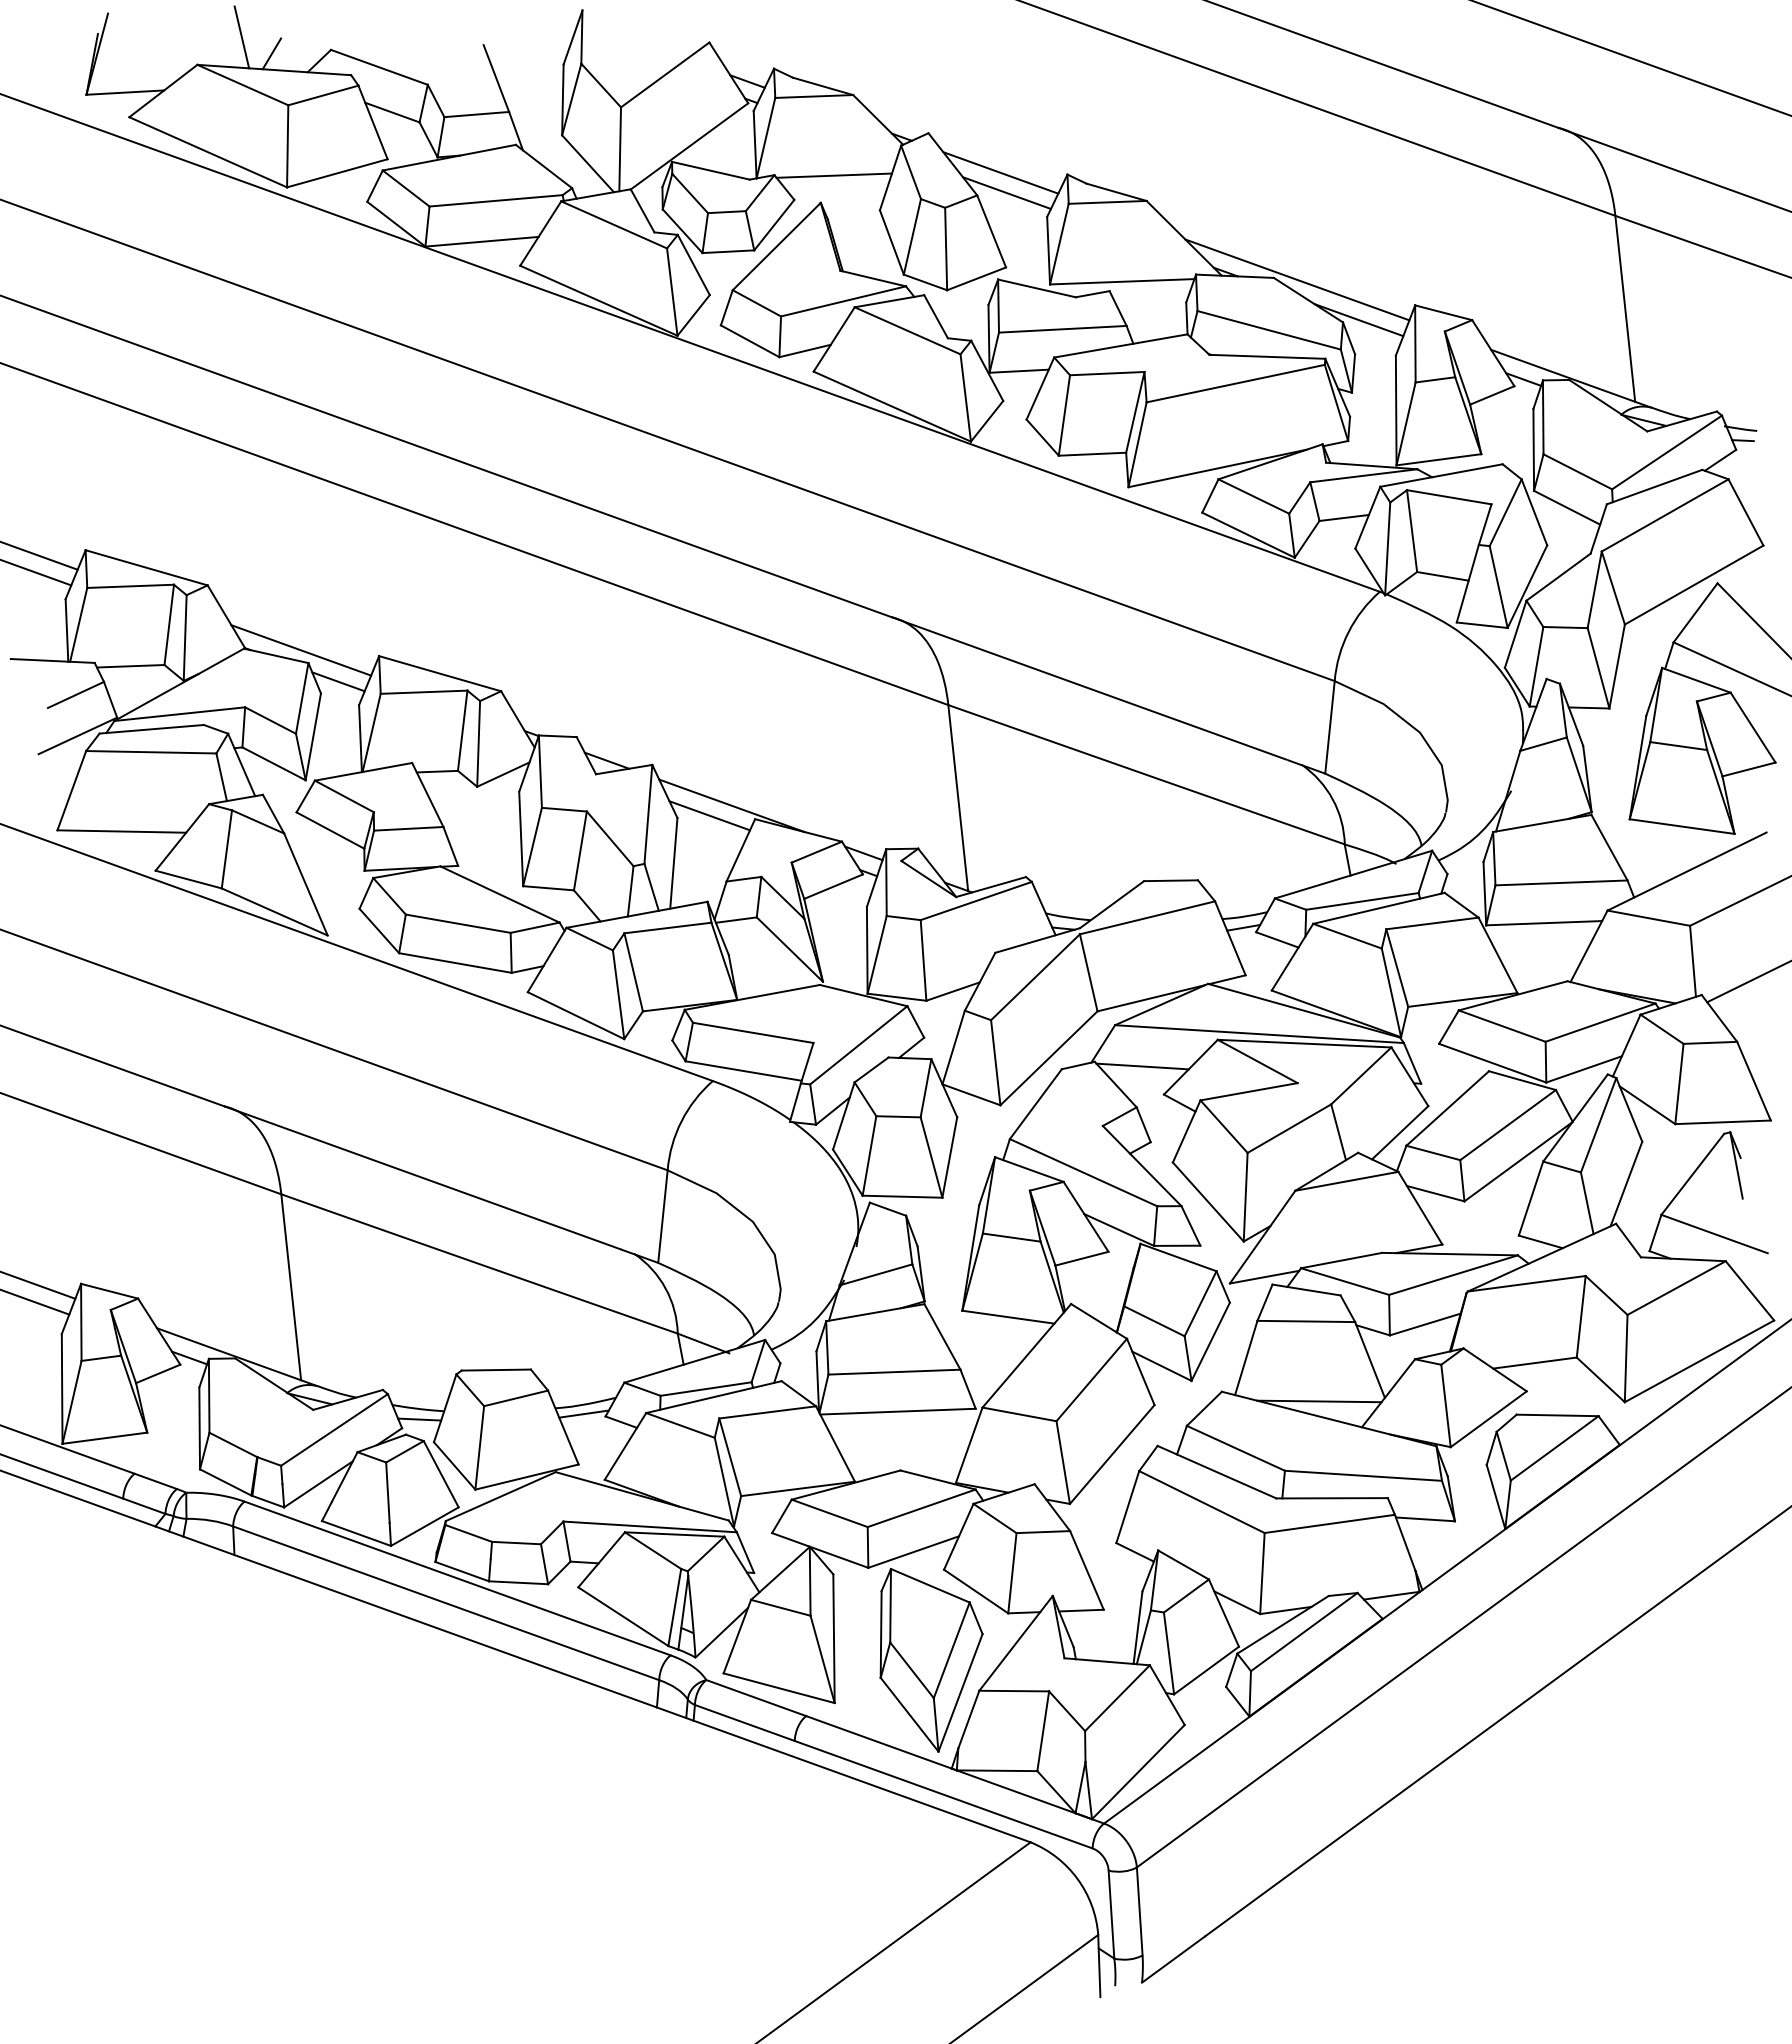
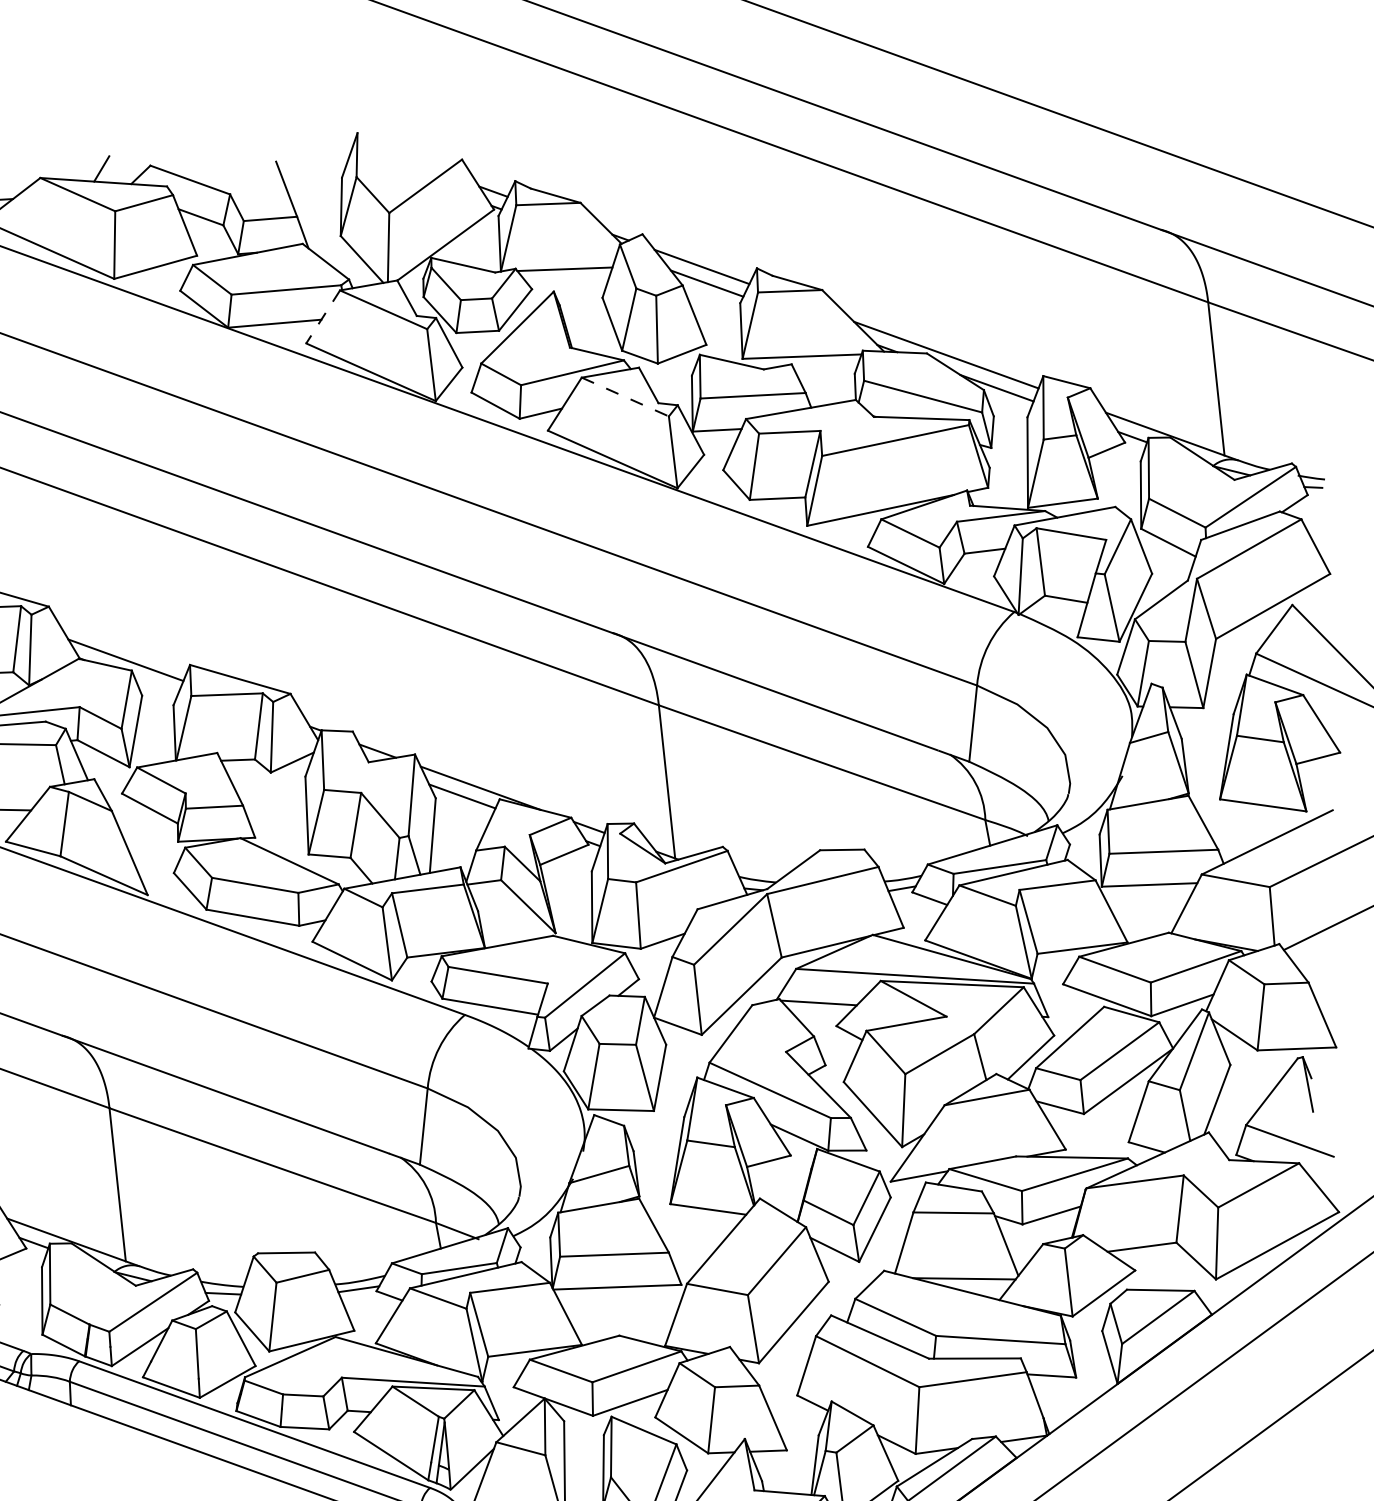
line: (241, 37) -> (76, 155), removed
line: (540, 234) -> (322, 317), solid -> dashed
line: (907, 330) -> (625, 396), solid -> dashed
line: (338, 681) -> (156, 685), removed

